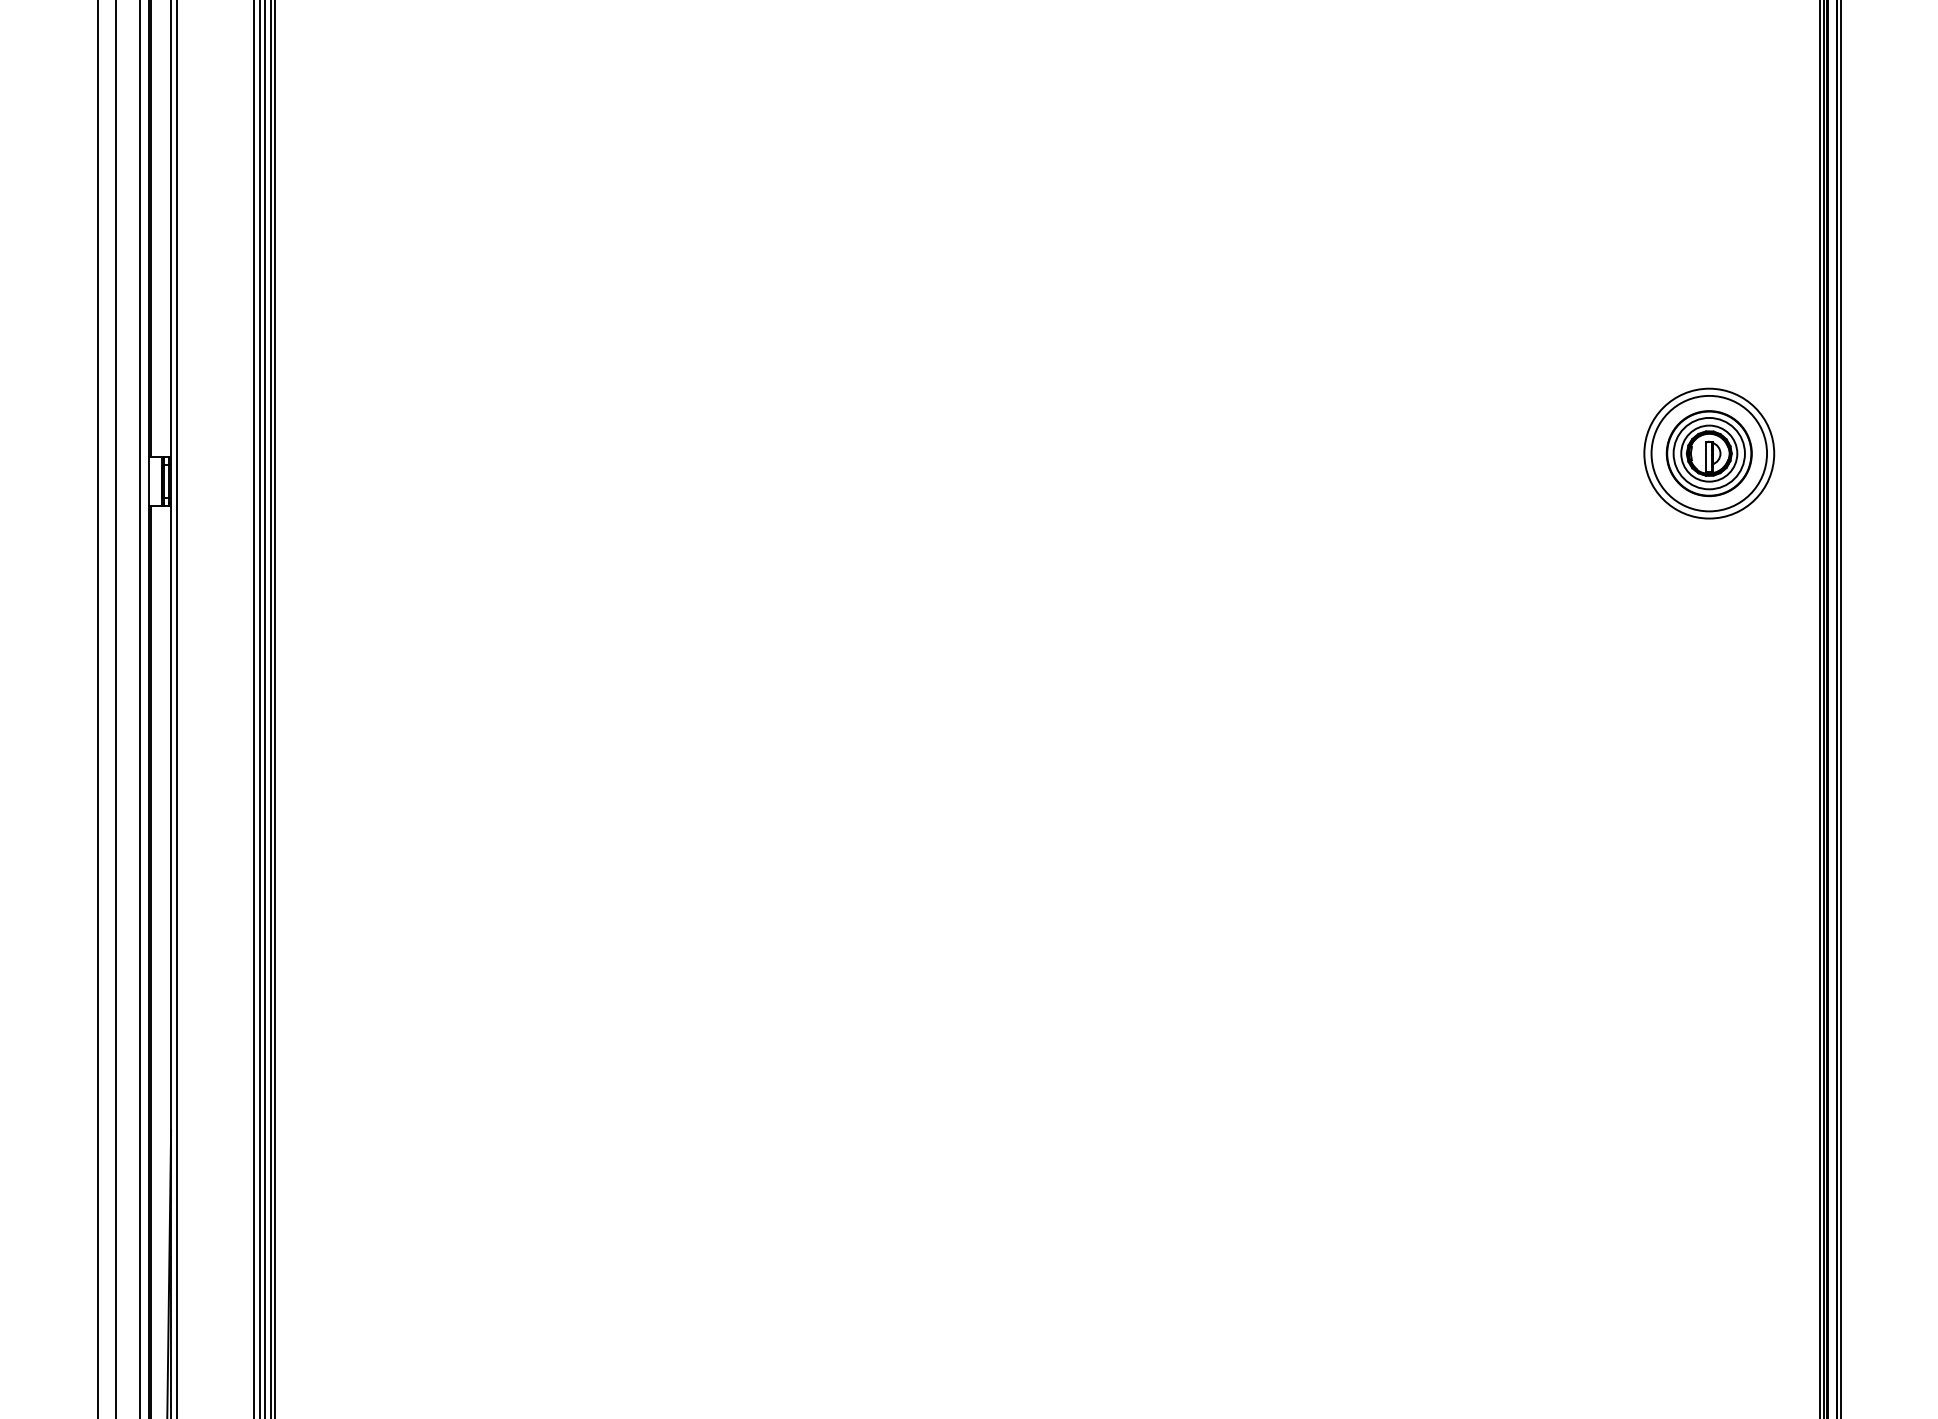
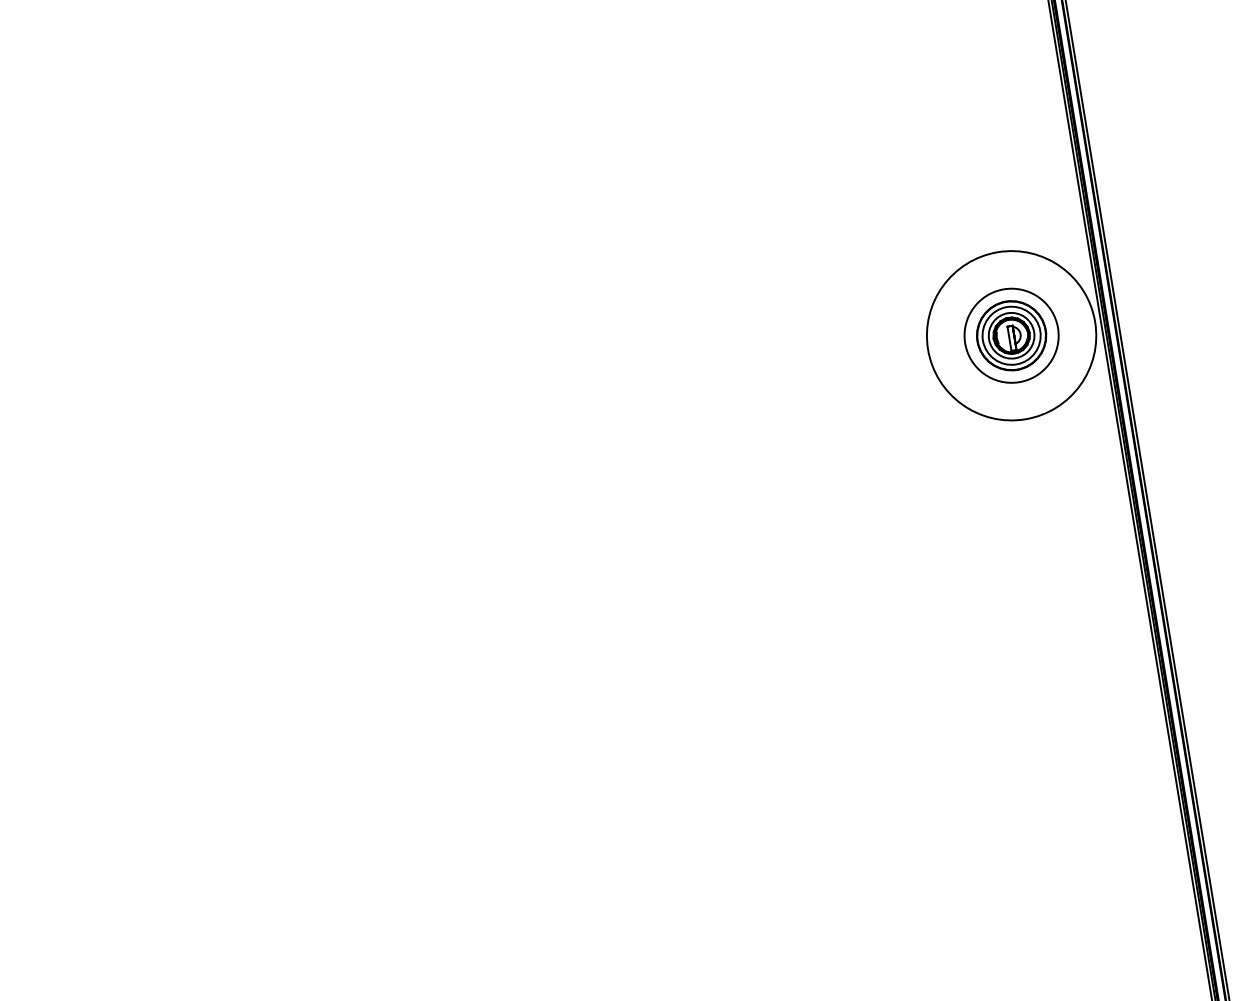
circle: (1709, 453) -> (1011, 335), size x1.6

